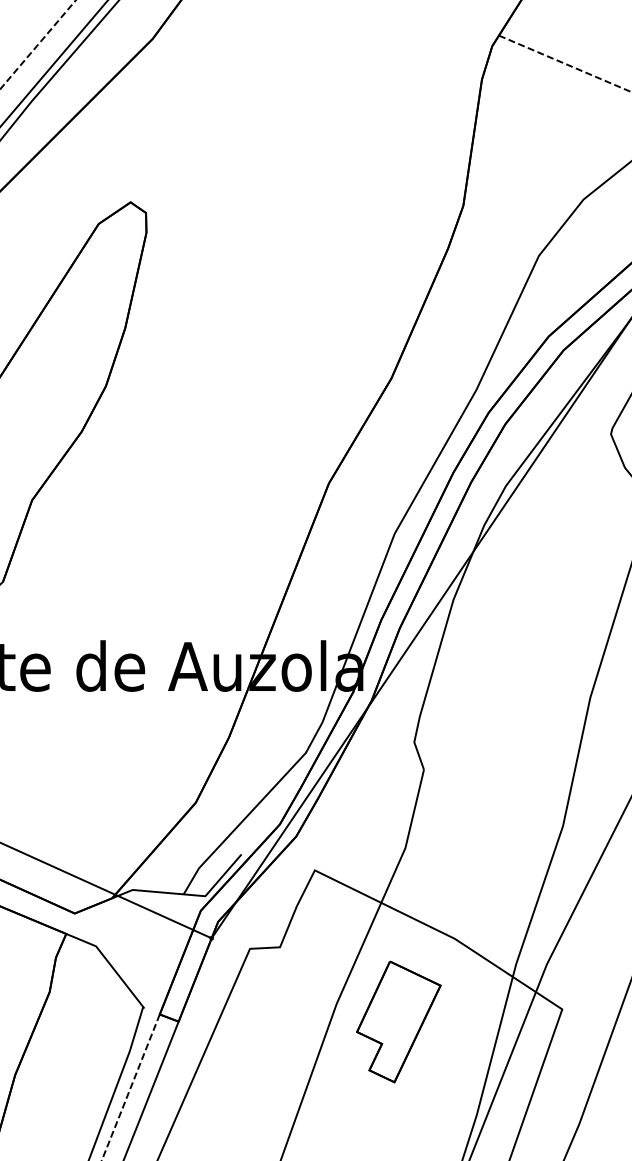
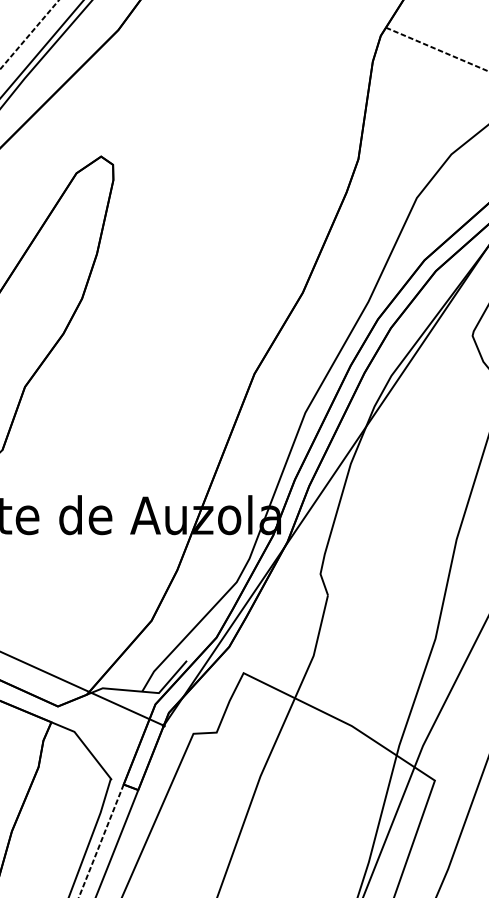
part: (398, 1021) -> (308, 789), removed

